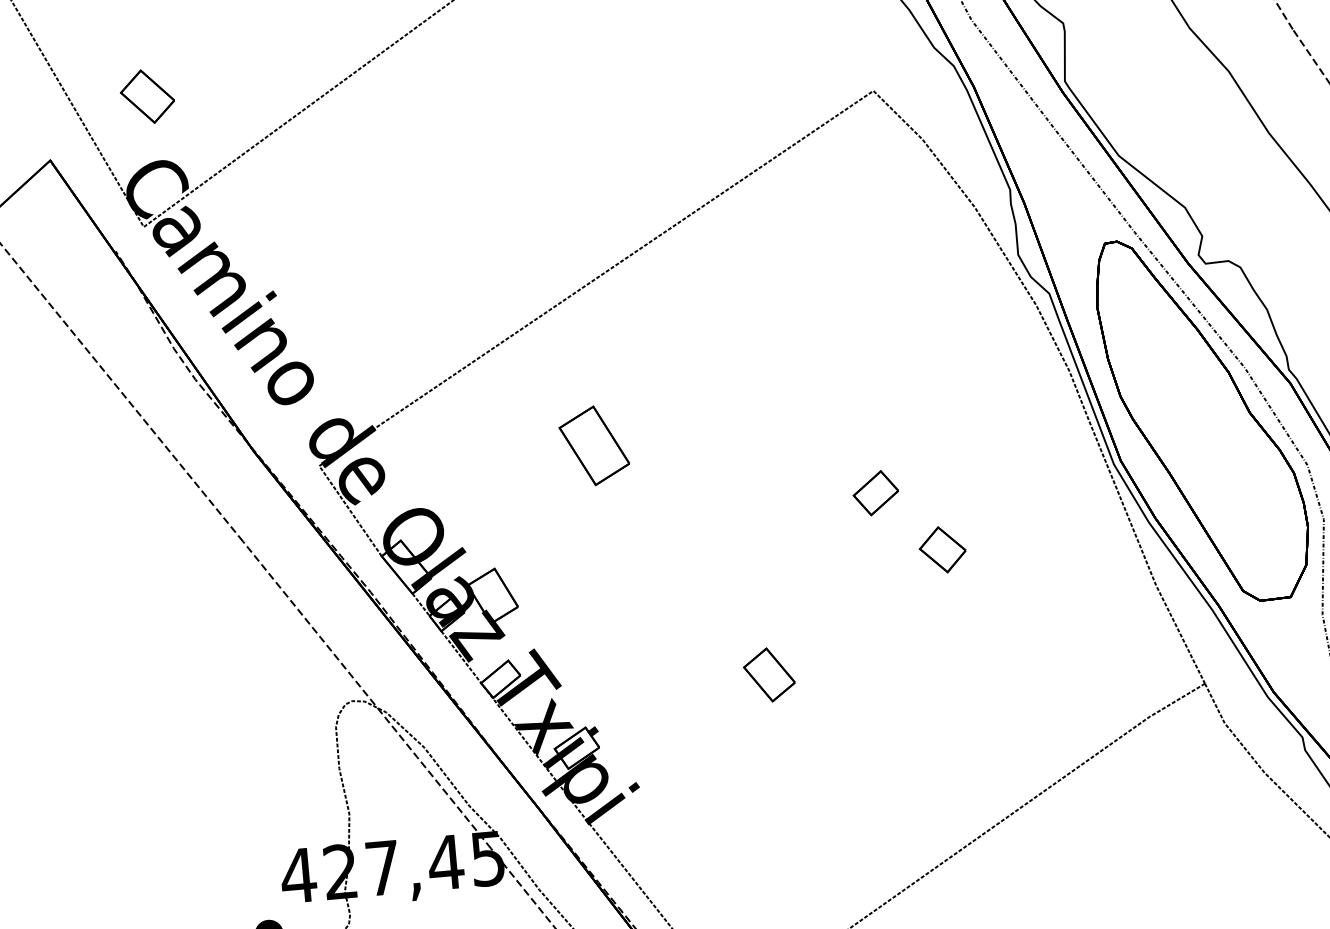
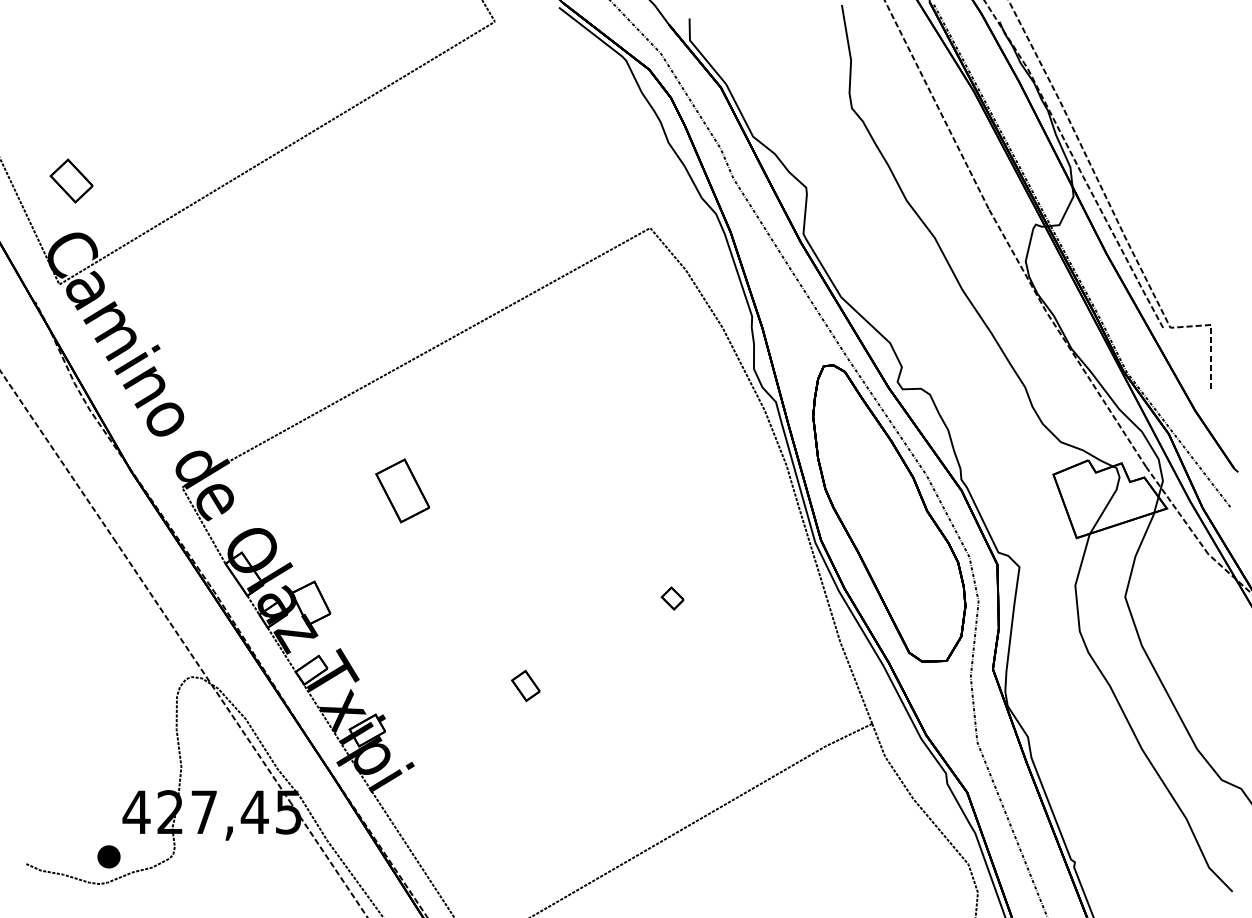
part: (875, 493) -> (623, 548), removed
part: (942, 549) -> (672, 598), size x0.6
part: (768, 674) -> (525, 685), size x0.7

